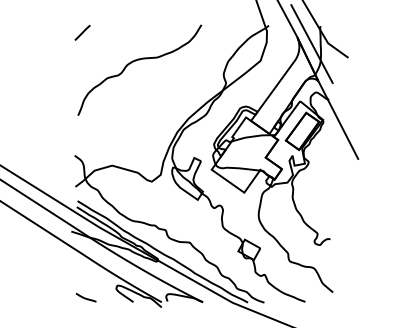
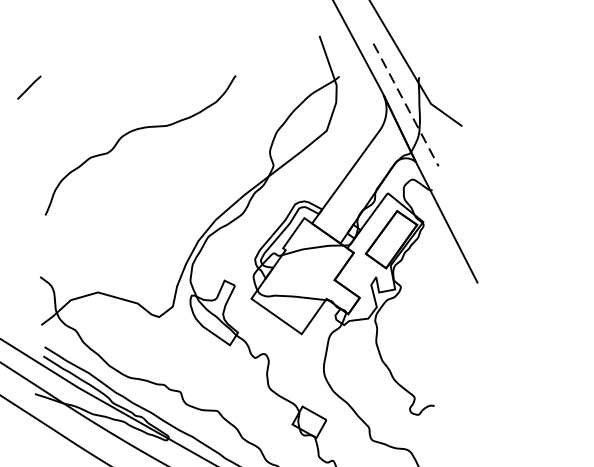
line: (82, 32) -> (29, 87), moved
line: (312, 44) -> (406, 105), solid -> dashed

